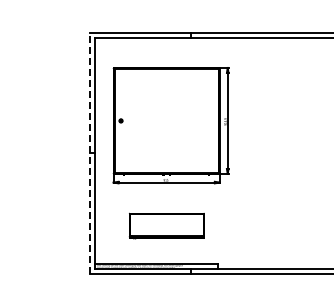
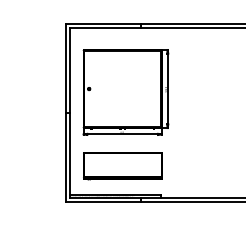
line: (89, 153) -> (65, 113), dashed -> solid
part: (166, 225) -> (122, 166), size x1.43

